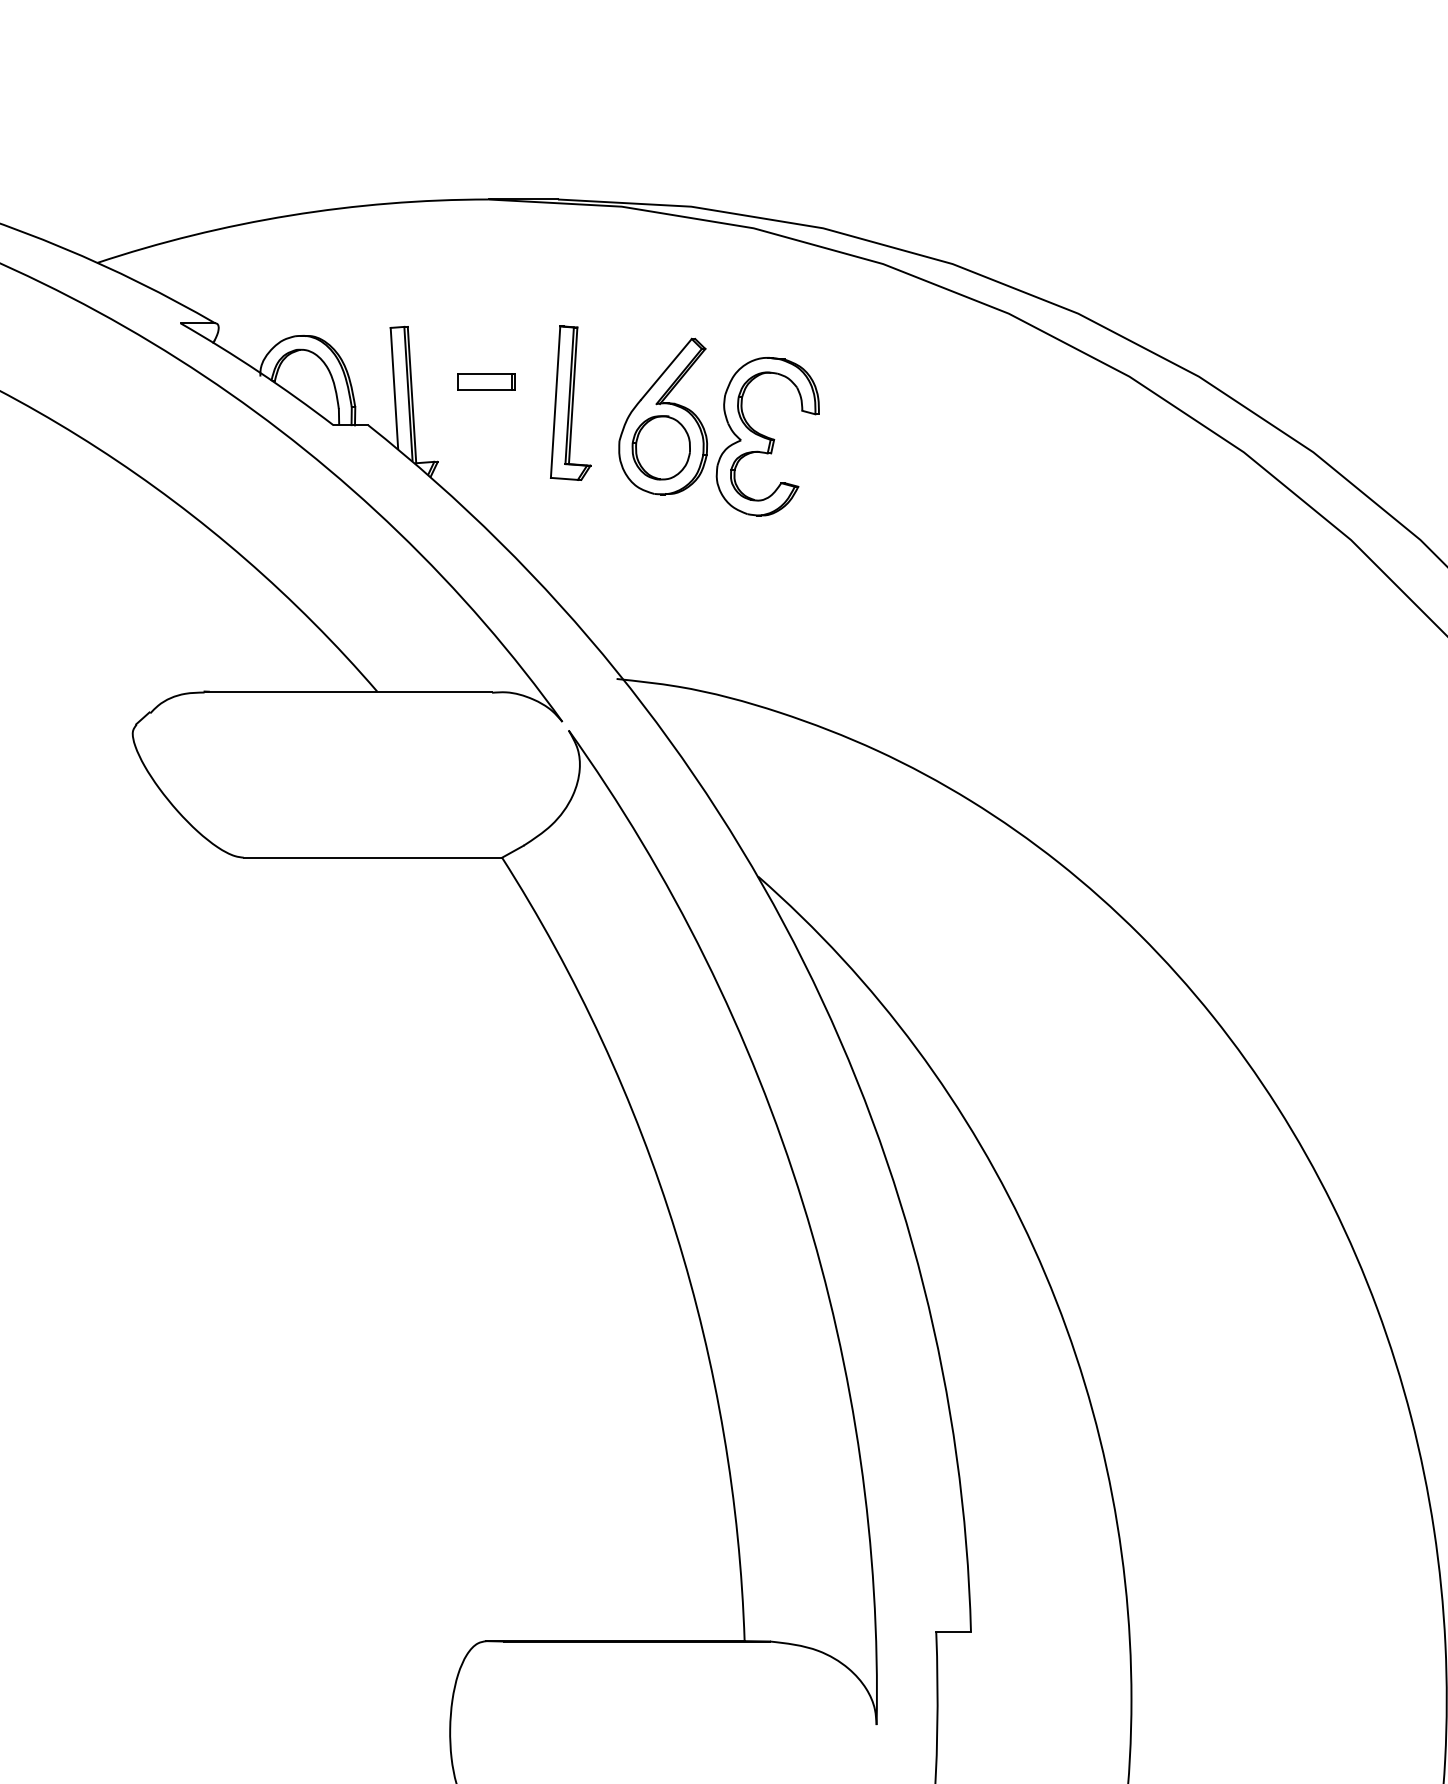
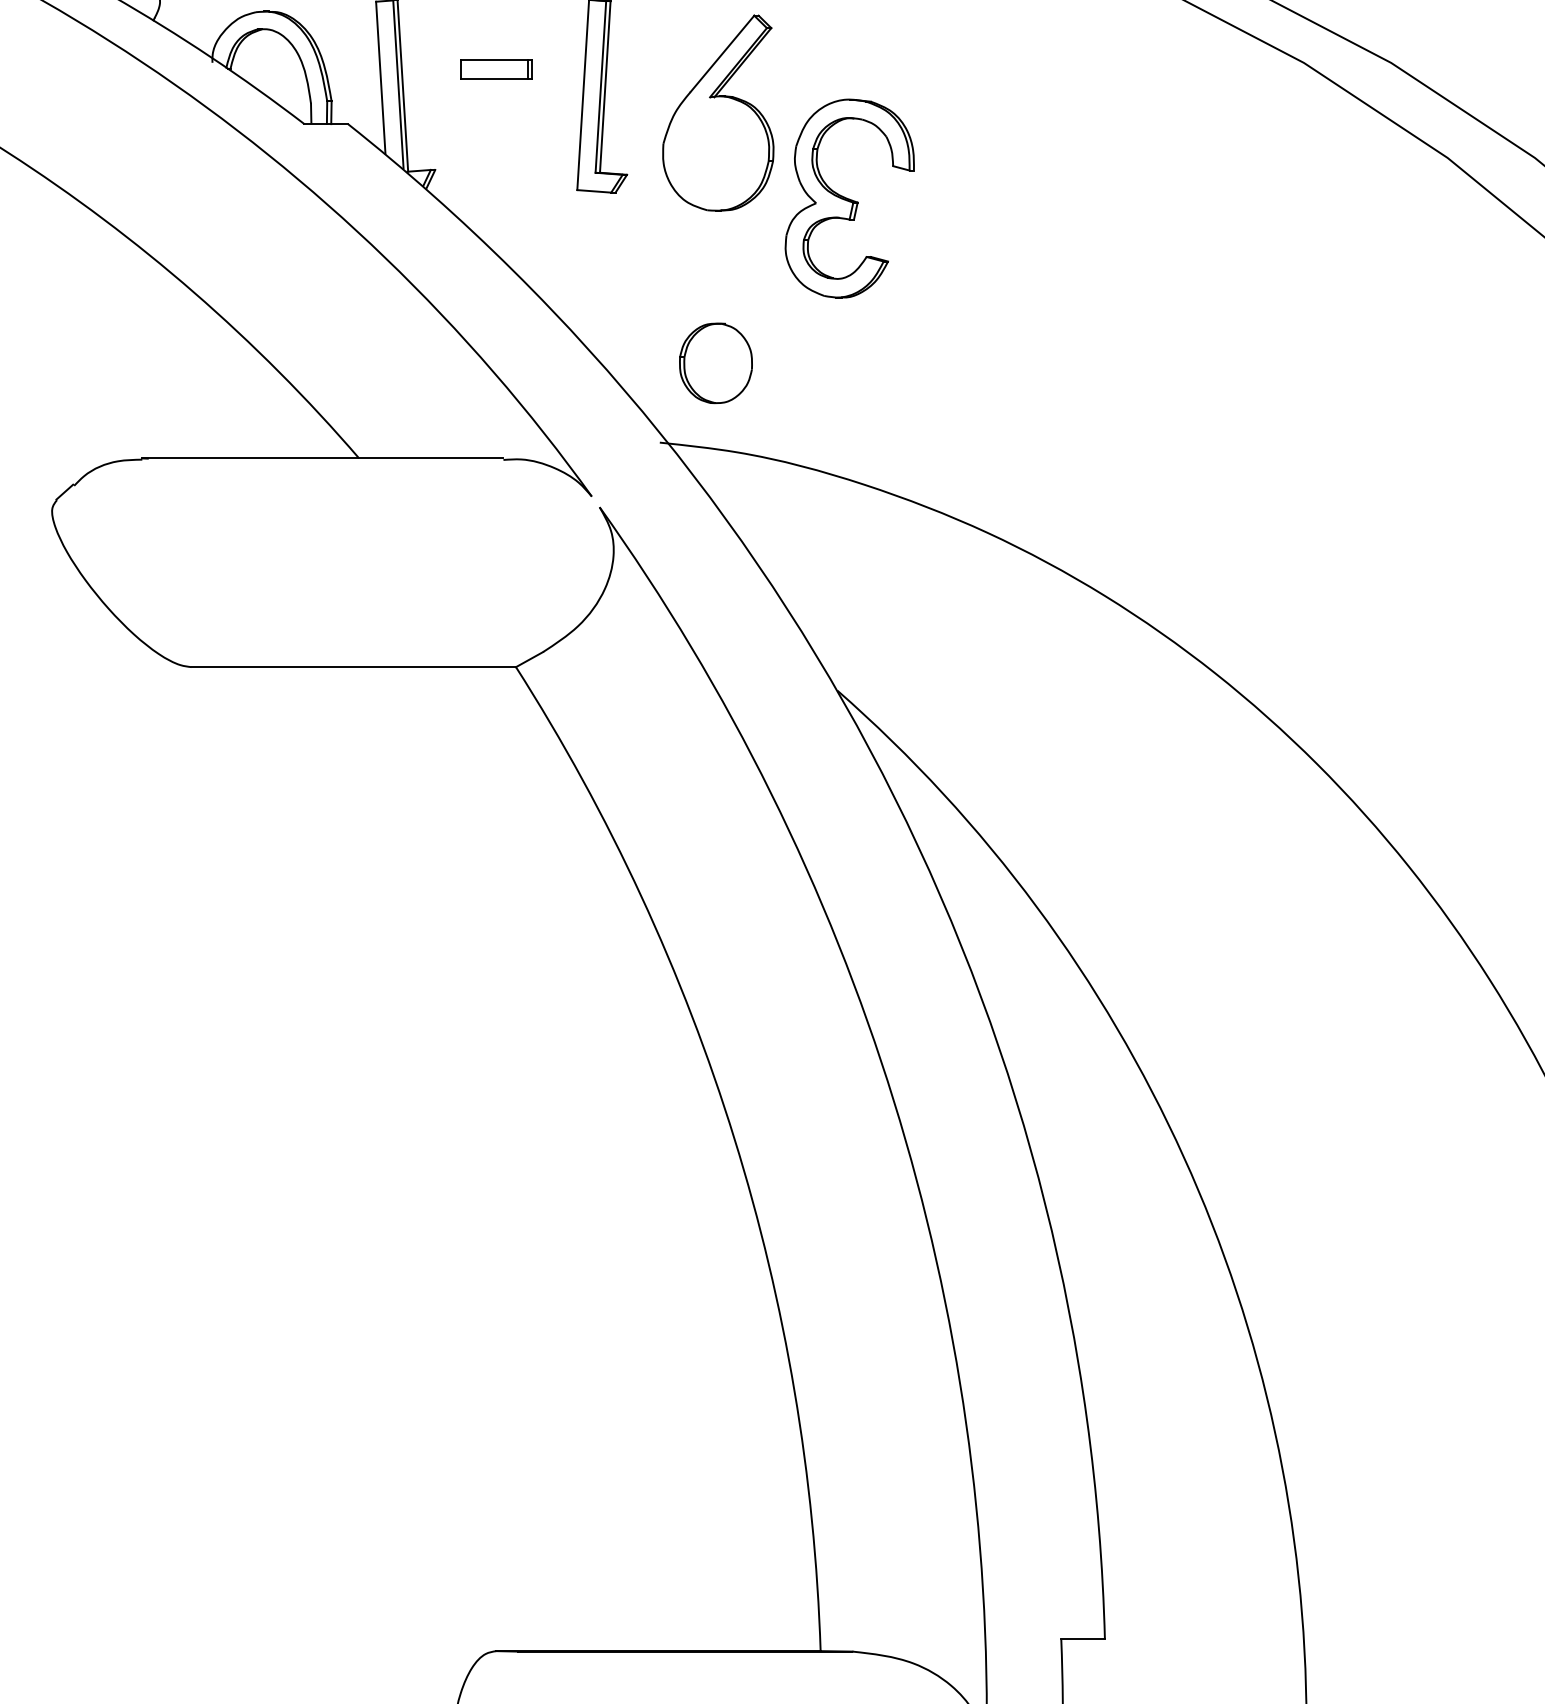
part: (767, 436) -> (849, 198), moved
part: (660, 447) -> (714, 362), moved

